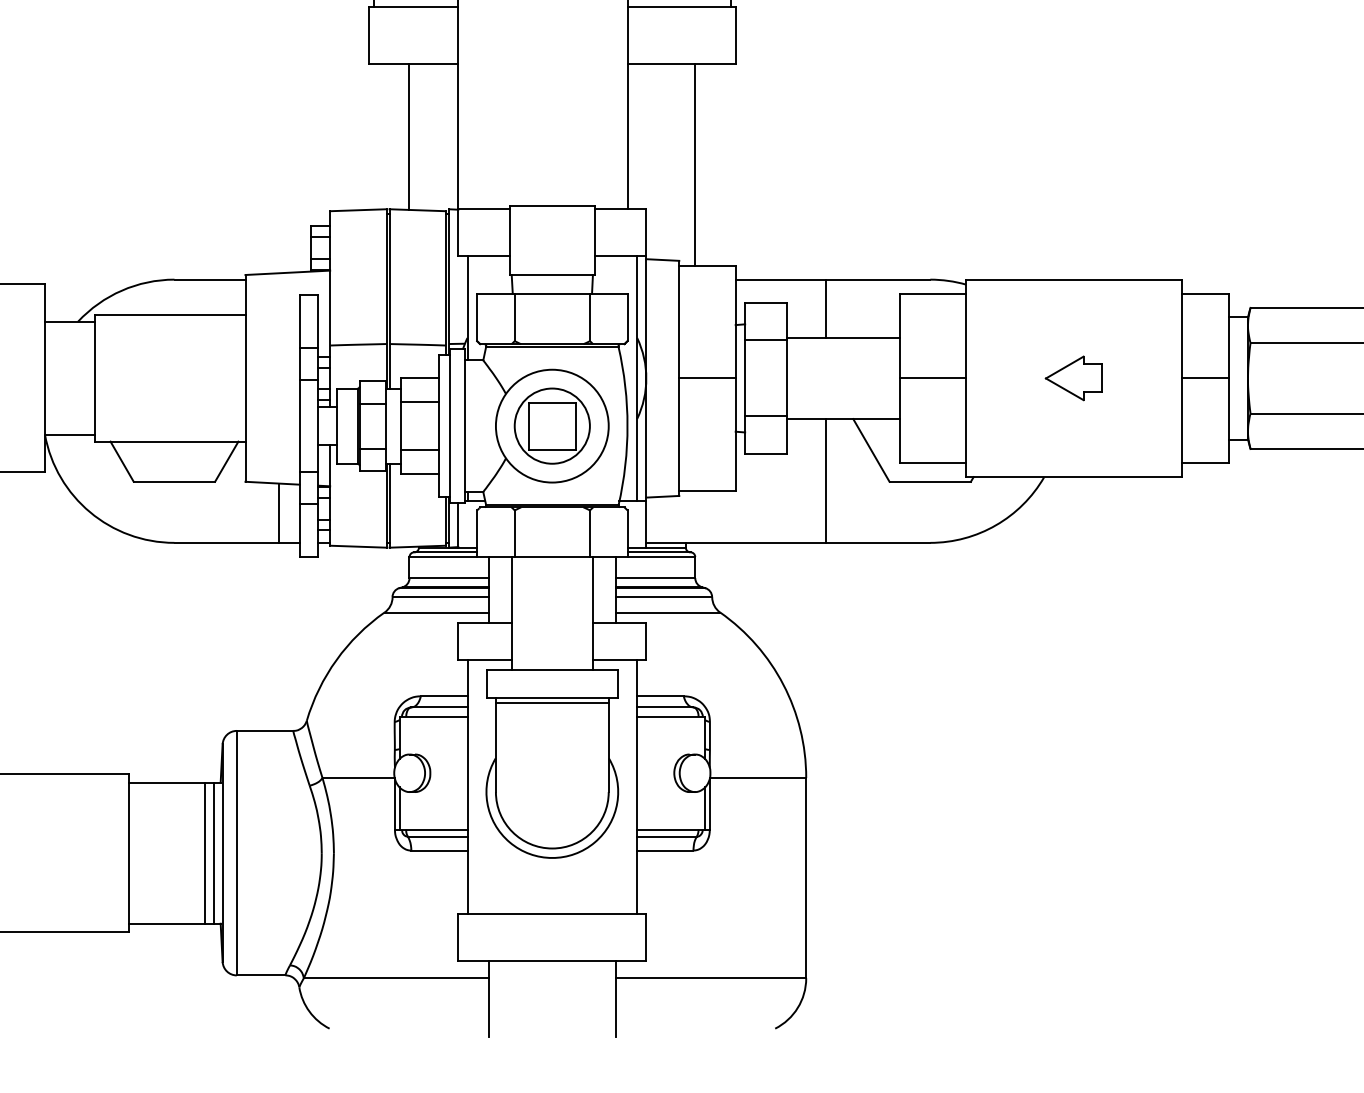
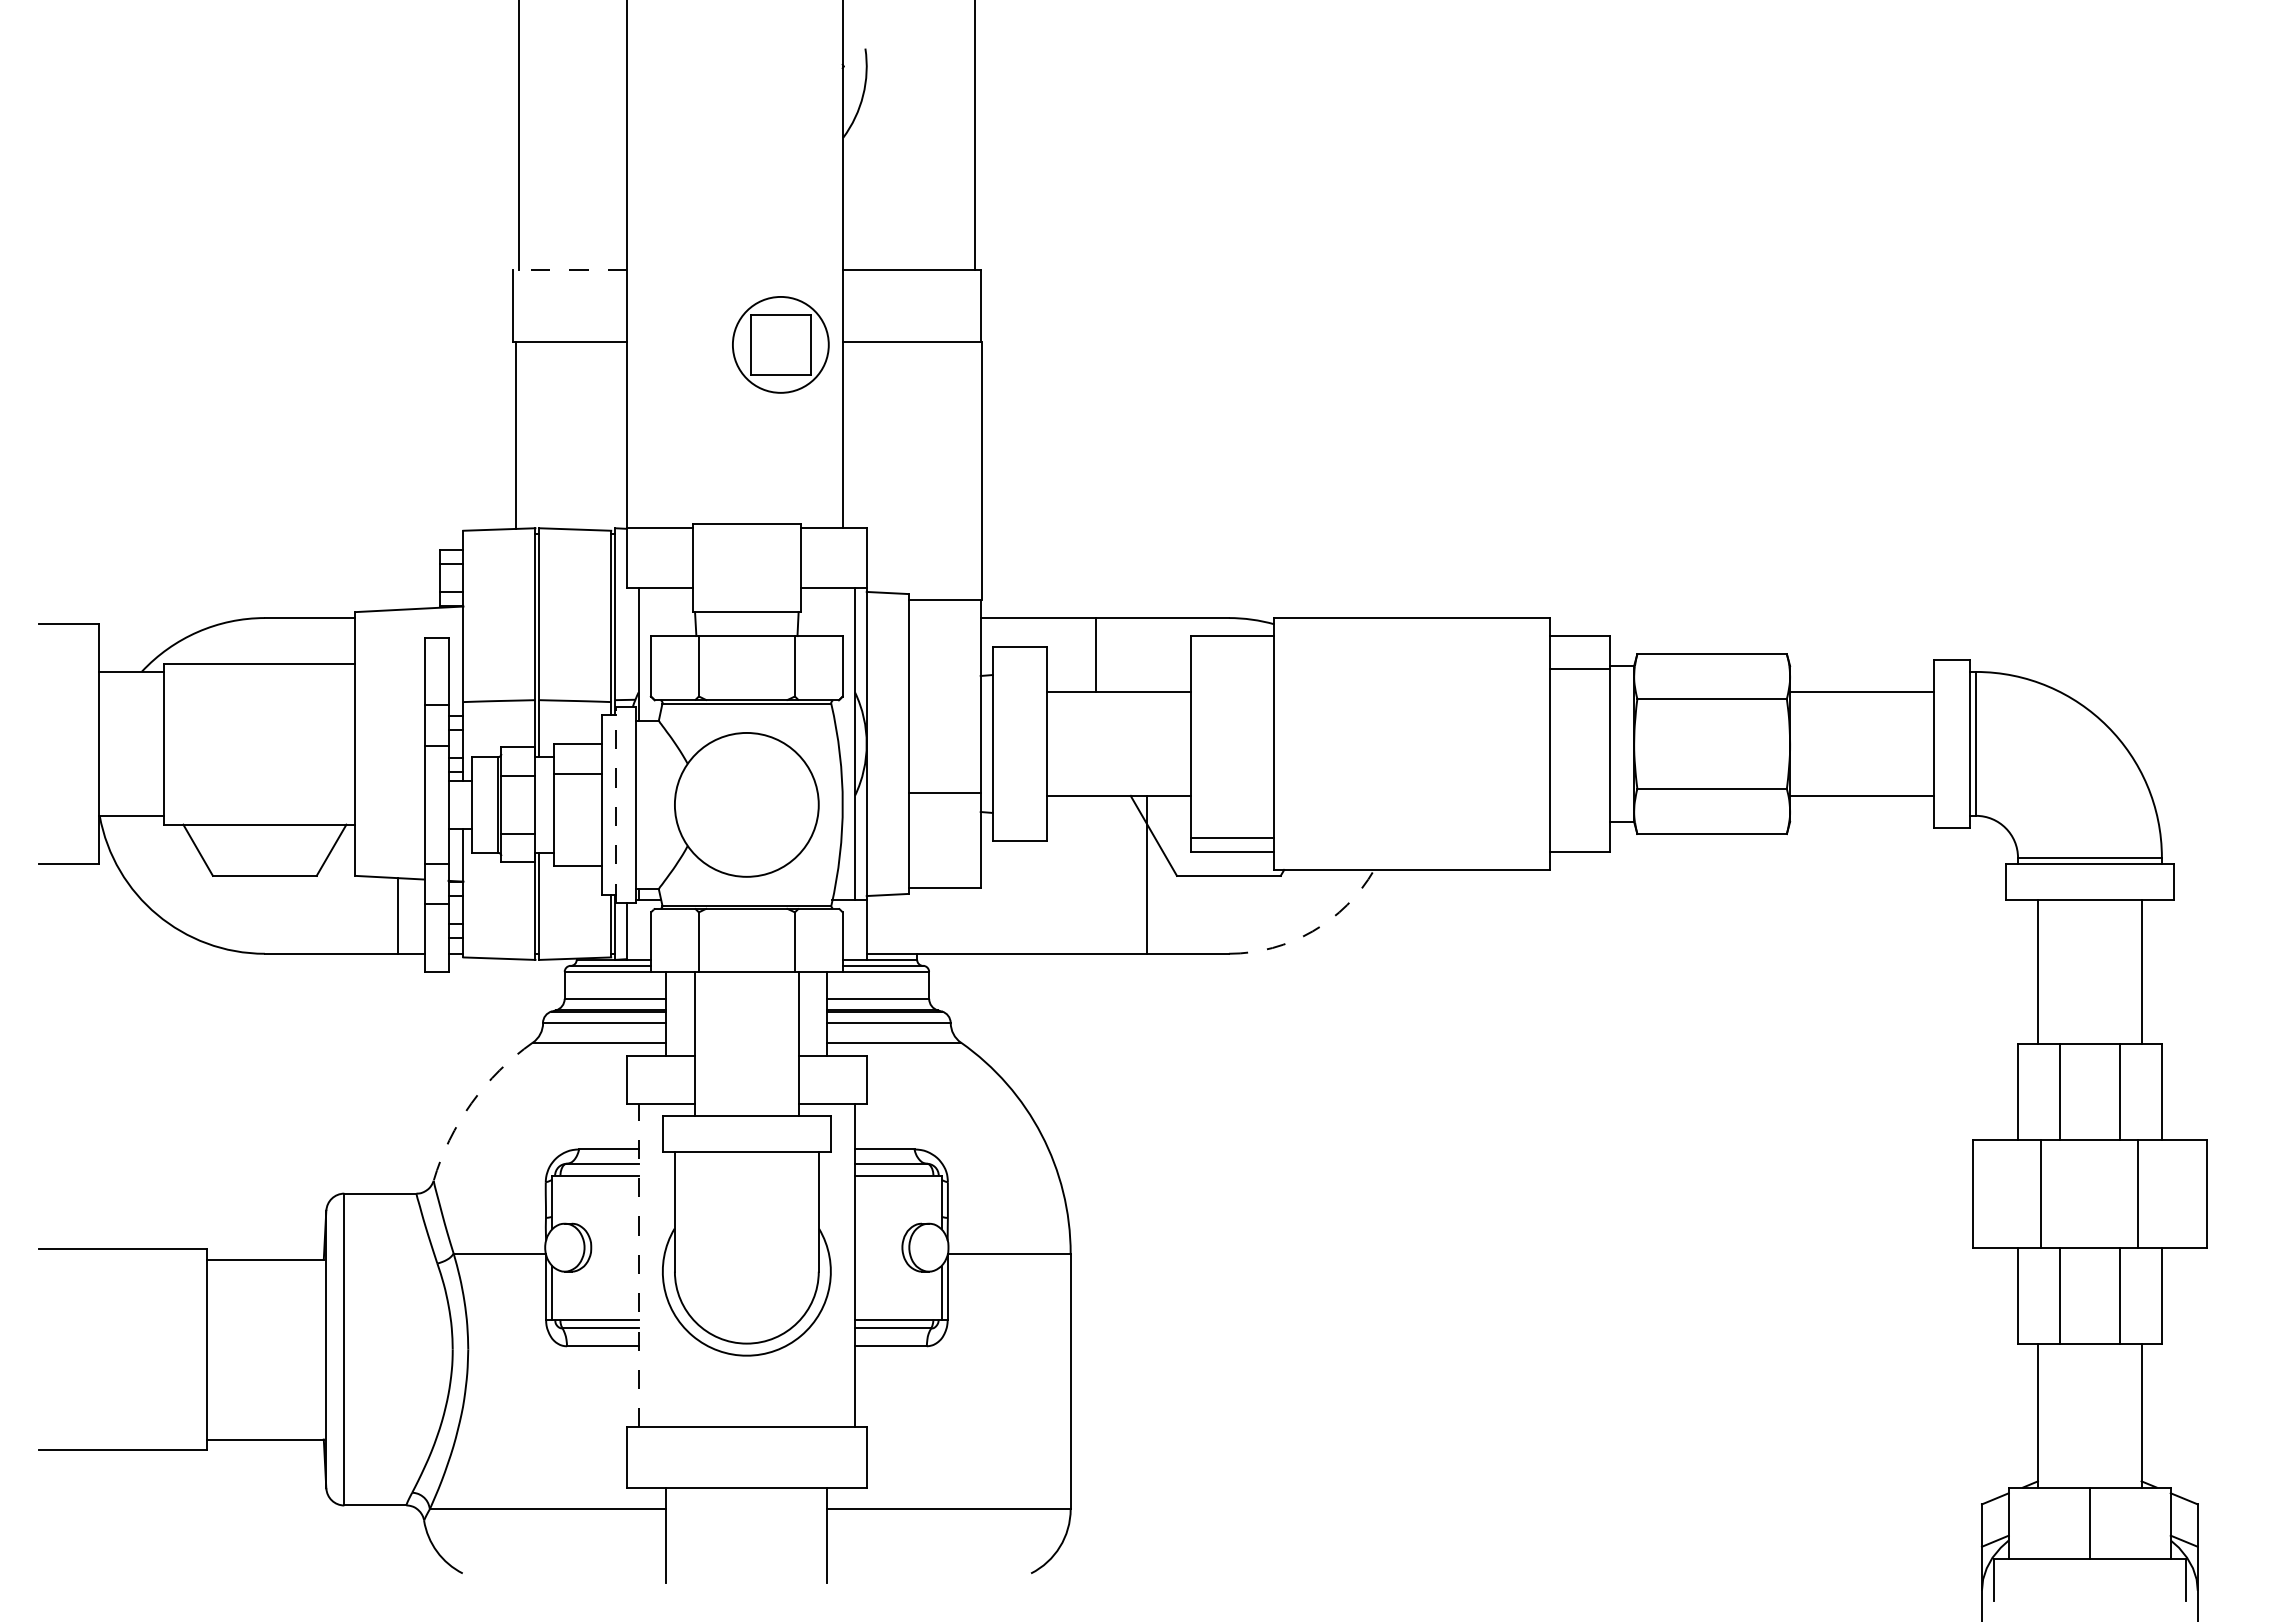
line: (414, 7) -> (570, 270), solid -> dashed
line: (409, 136) -> (515, 435), moved
line: (695, 164) -> (982, 471), moved
line: (766, 340) -> (1019, 695), removed
line: (707, 378) -> (944, 793), moved
line: (933, 378) -> (1232, 838), moved
part: (1073, 378) -> (1411, 743), removed
line: (1205, 378) -> (1580, 669), moved
line: (766, 416) -> (1019, 792), removed
line: (450, 425) -> (616, 804), solid -> dashed
part: (552, 425) -> (780, 344), moved
line: (419, 450) -> (577, 835), removed
line: (826, 480) -> (1147, 874), moved
arc: (995, 525) -> (1312, 931), solid -> dashed
arc: (336, 660) -> (471, 1103), solid -> dashed
line: (552, 702) -> (746, 1157), removed
line: (468, 787) -> (639, 1265), solid -> dashed
line: (204, 853) -> (303, 1349), removed
line: (214, 853) -> (315, 1349), removed

